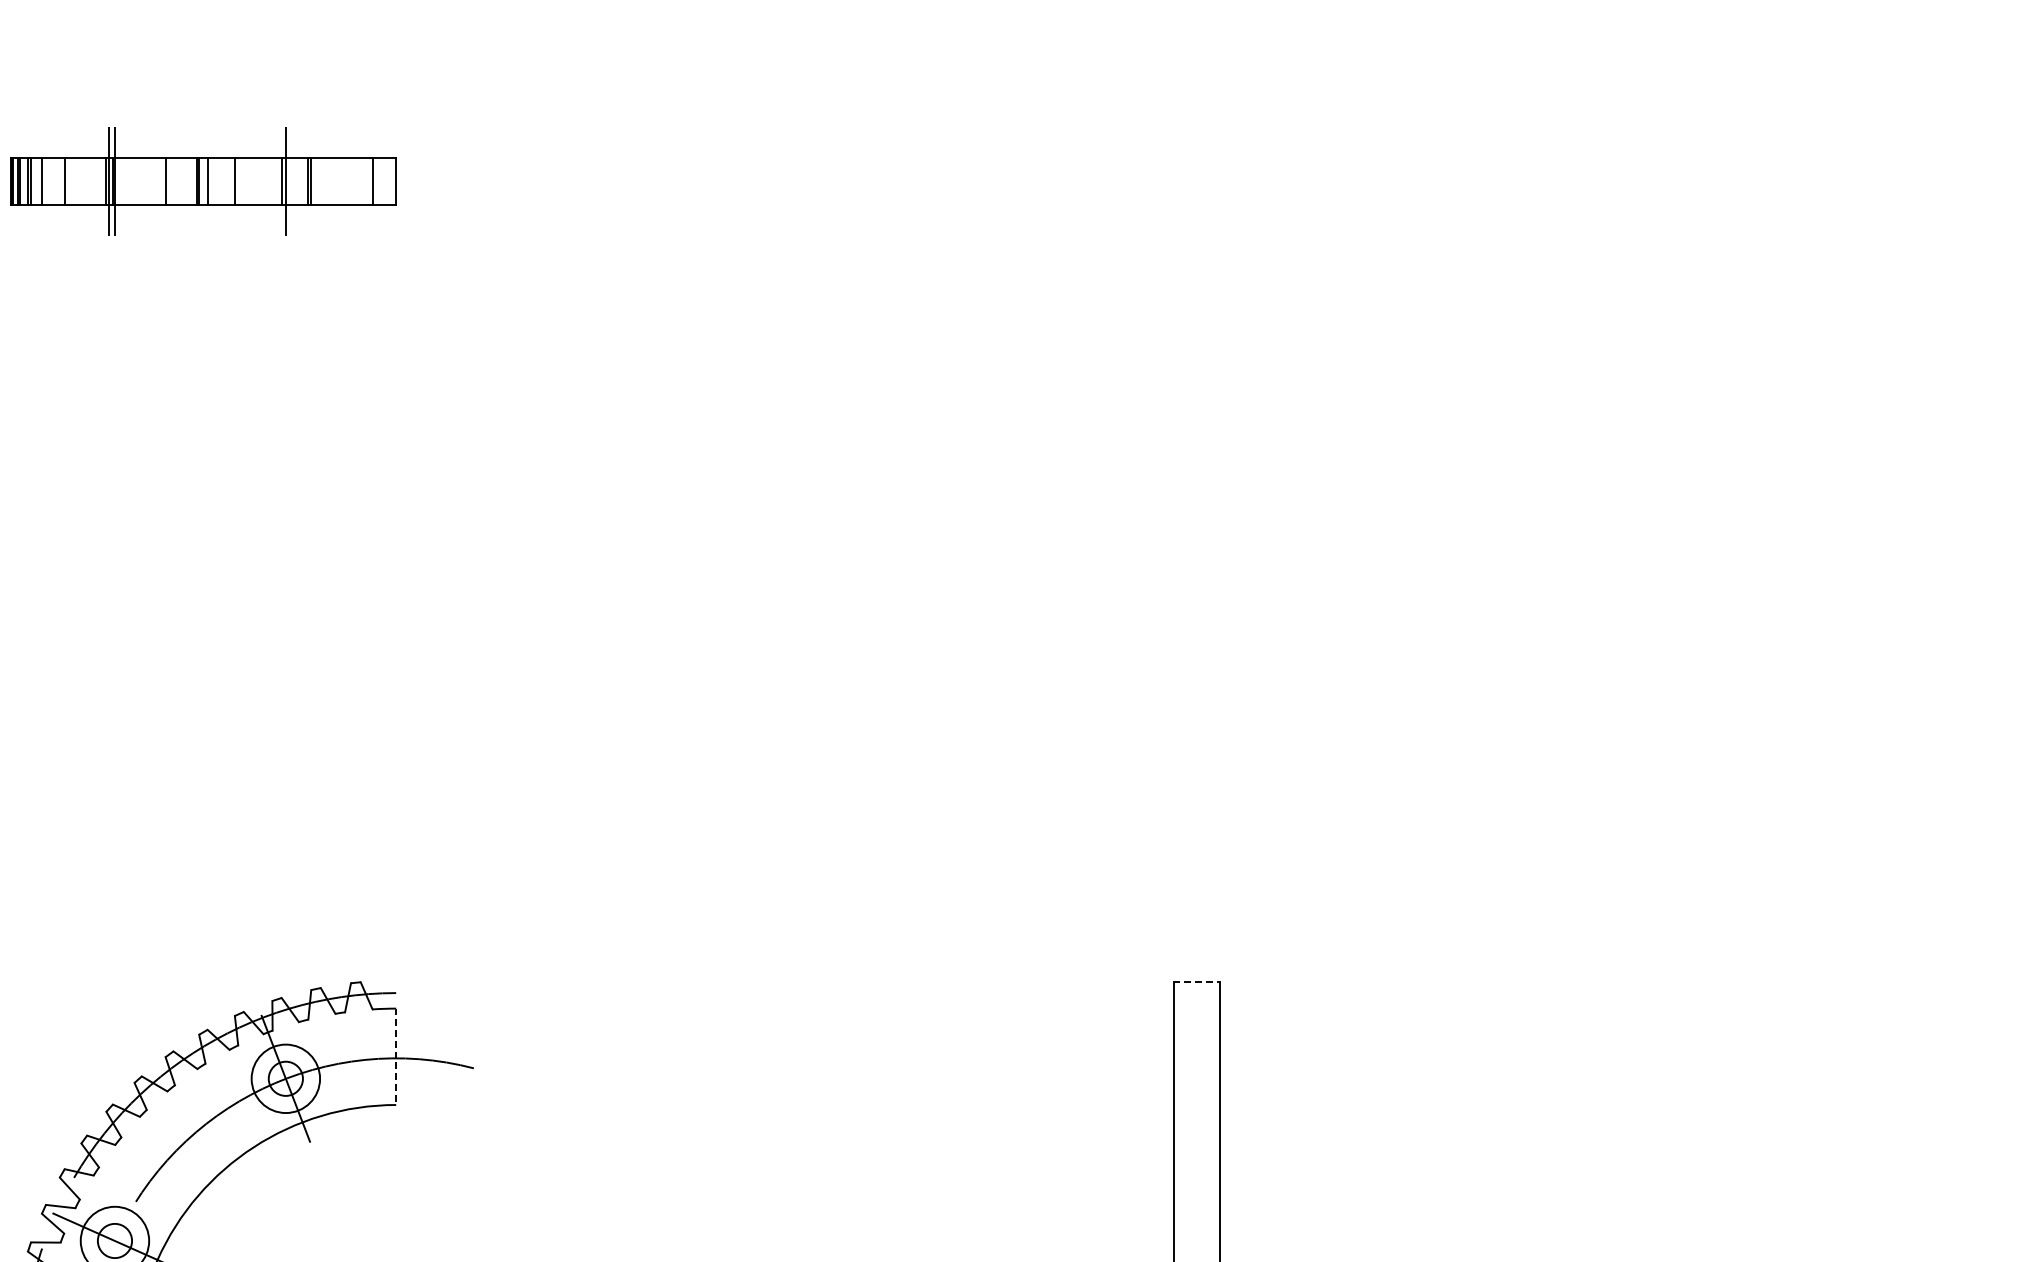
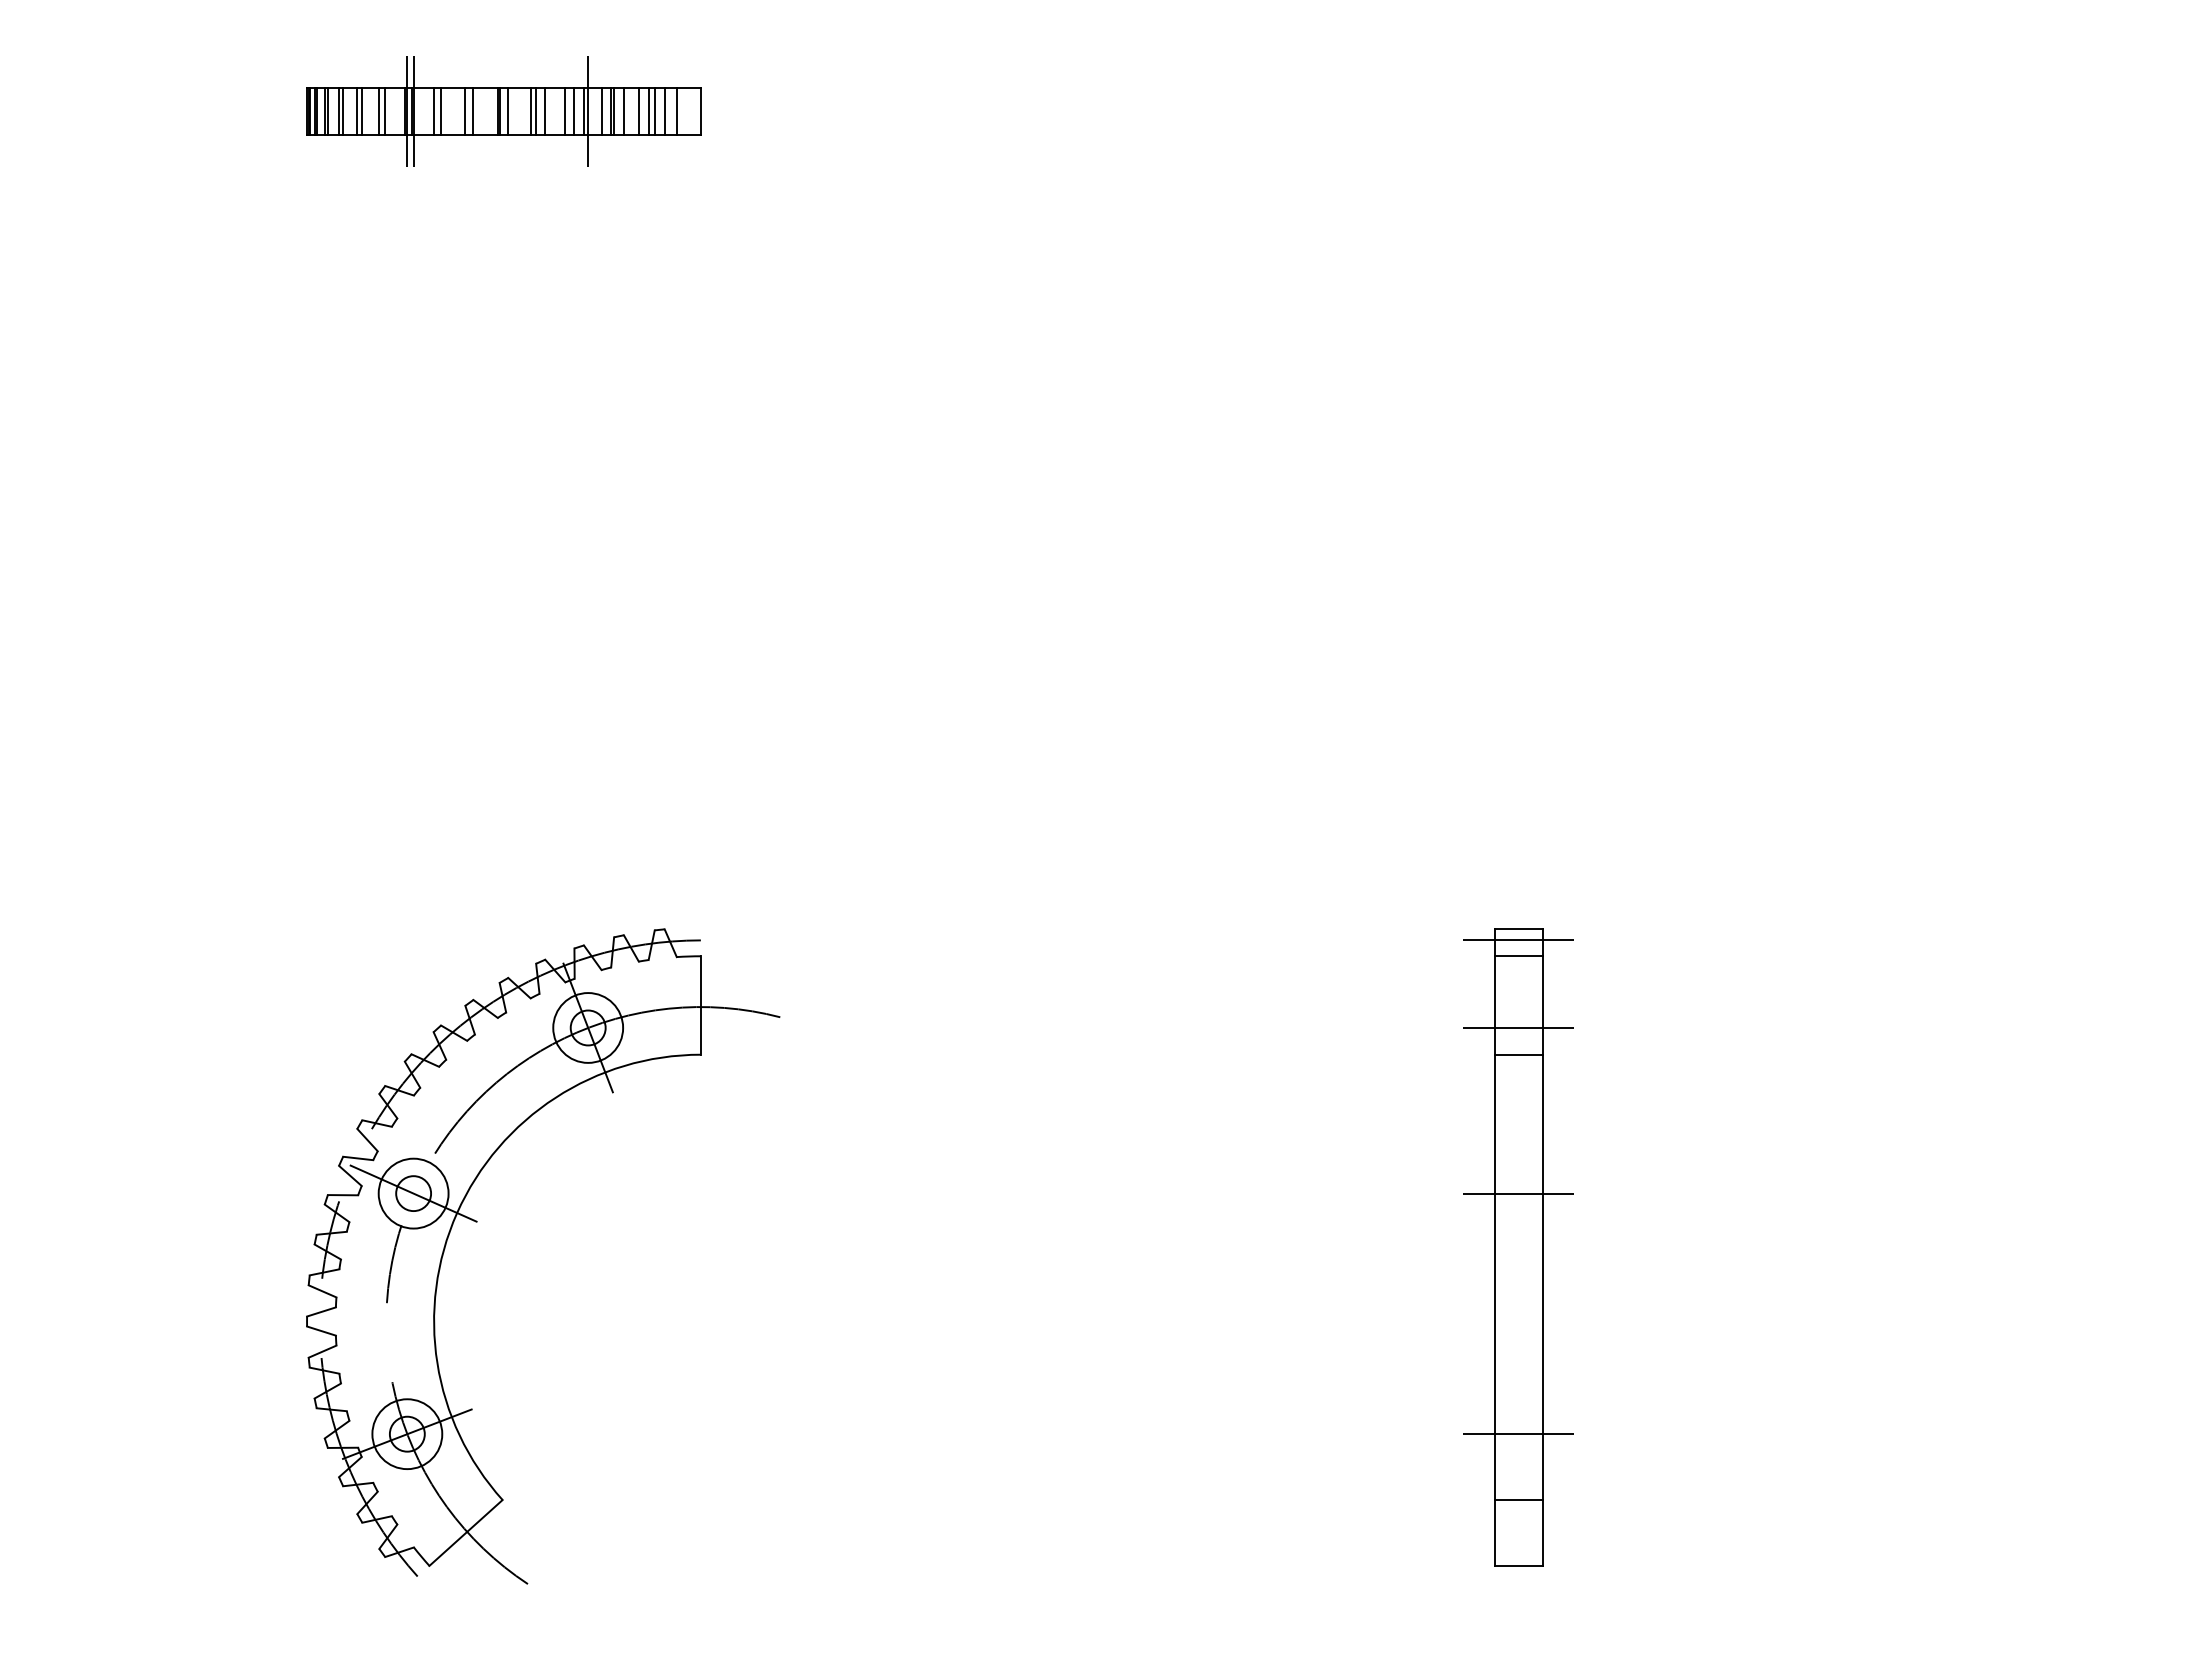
line: (46, 181) -> (343, 111), added
line: (60, 181) -> (357, 111), added
line: (81, 181) -> (379, 111), added
line: (87, 181) -> (385, 111), added
line: (134, 181) -> (433, 111), added
line: (142, 181) -> (441, 111), added
line: (173, 181) -> (473, 111), added
line: (229, 181) -> (530, 111), added
line: (244, 181) -> (545, 111), added
line: (263, 181) -> (565, 111), added
line: (272, 181) -> (574, 111), added
line: (298, 181) -> (601, 111), added
line: (320, 181) -> (623, 111), added
line: (335, 181) -> (638, 111), added
line: (344, 181) -> (648, 111), added
line: (350, 181) -> (654, 111), added
line: (360, 181) -> (664, 111), added
line: (1196, 982) -> (1518, 929), dashed -> solid
line: (1196, 993) -> (1518, 940), added
line: (1196, 1008) -> (1518, 956), added
line: (395, 1057) -> (700, 1006), dashed -> solid
line: (1196, 1078) -> (1518, 1027), added
line: (1196, 1104) -> (1518, 1054), added
line: (1196, 1240) -> (1518, 1193), added

